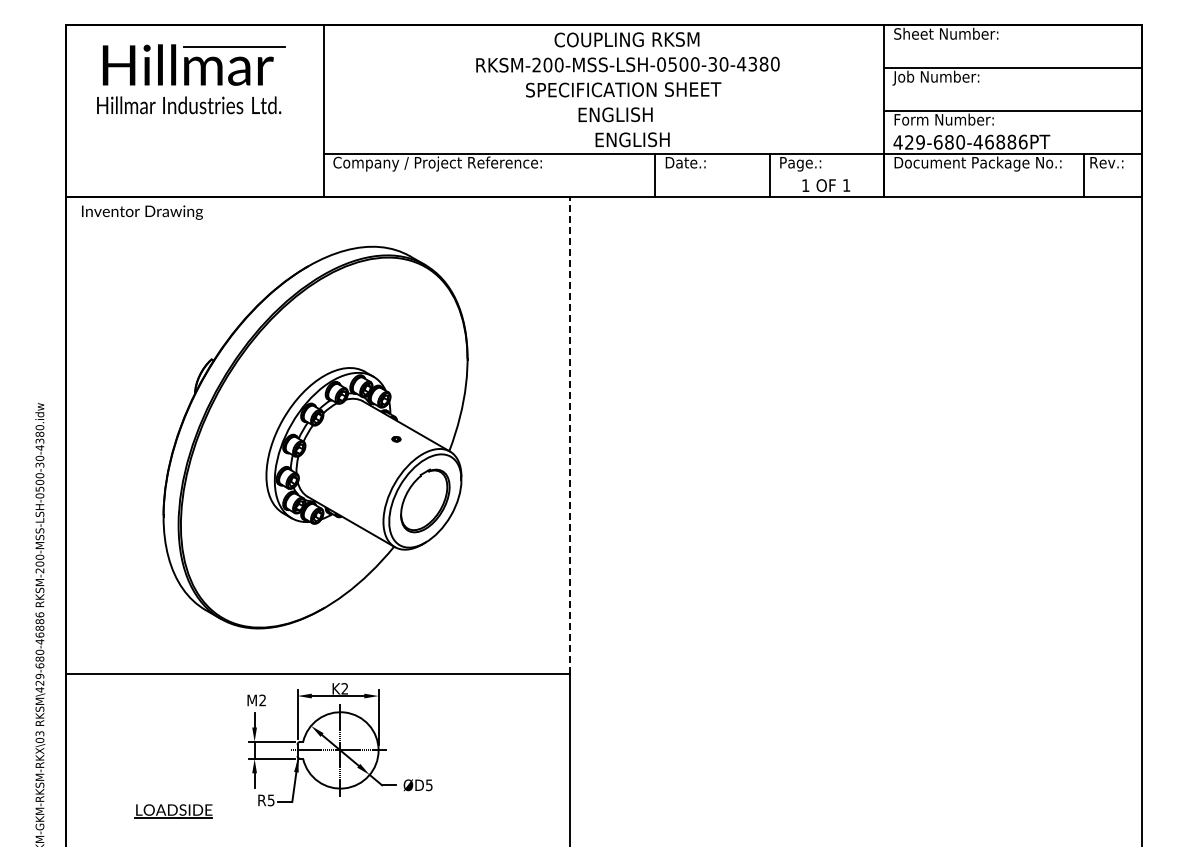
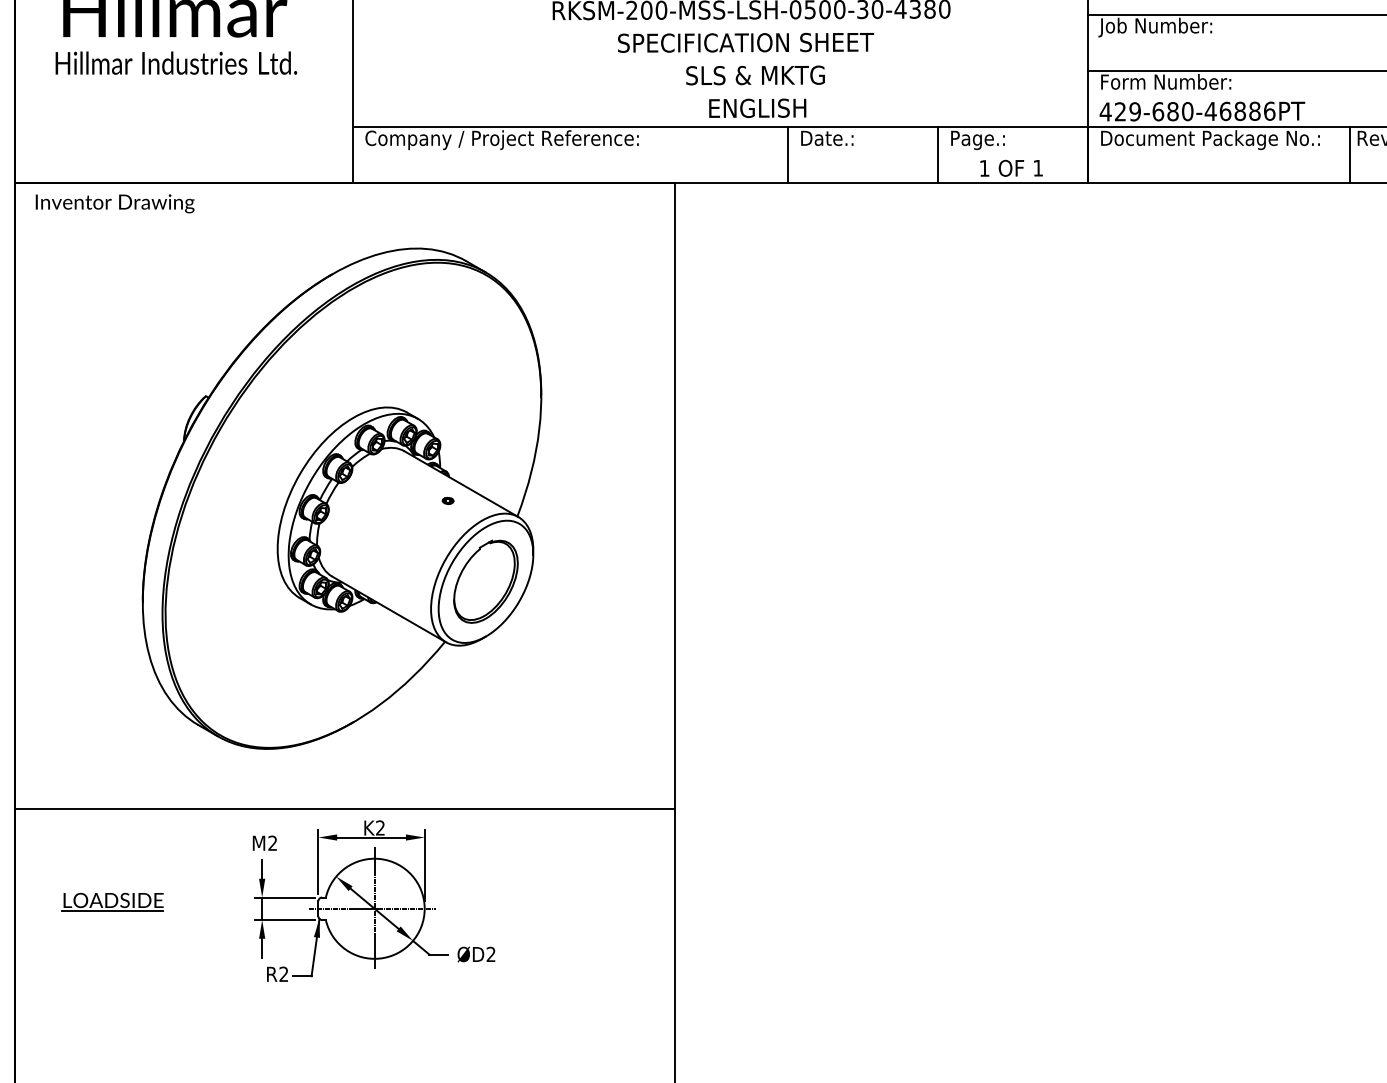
text: (630, 114) -> (754, 75), ENGLISH -> SLS & MKTG
line: (569, 435) -> (674, 495), dashed -> solid
text: (429, 785) -> (491, 954), ØD5 -> ØD2
text: (270, 800) -> (282, 974), R5 -> R2
part: (173, 811) -> (112, 902), moved

